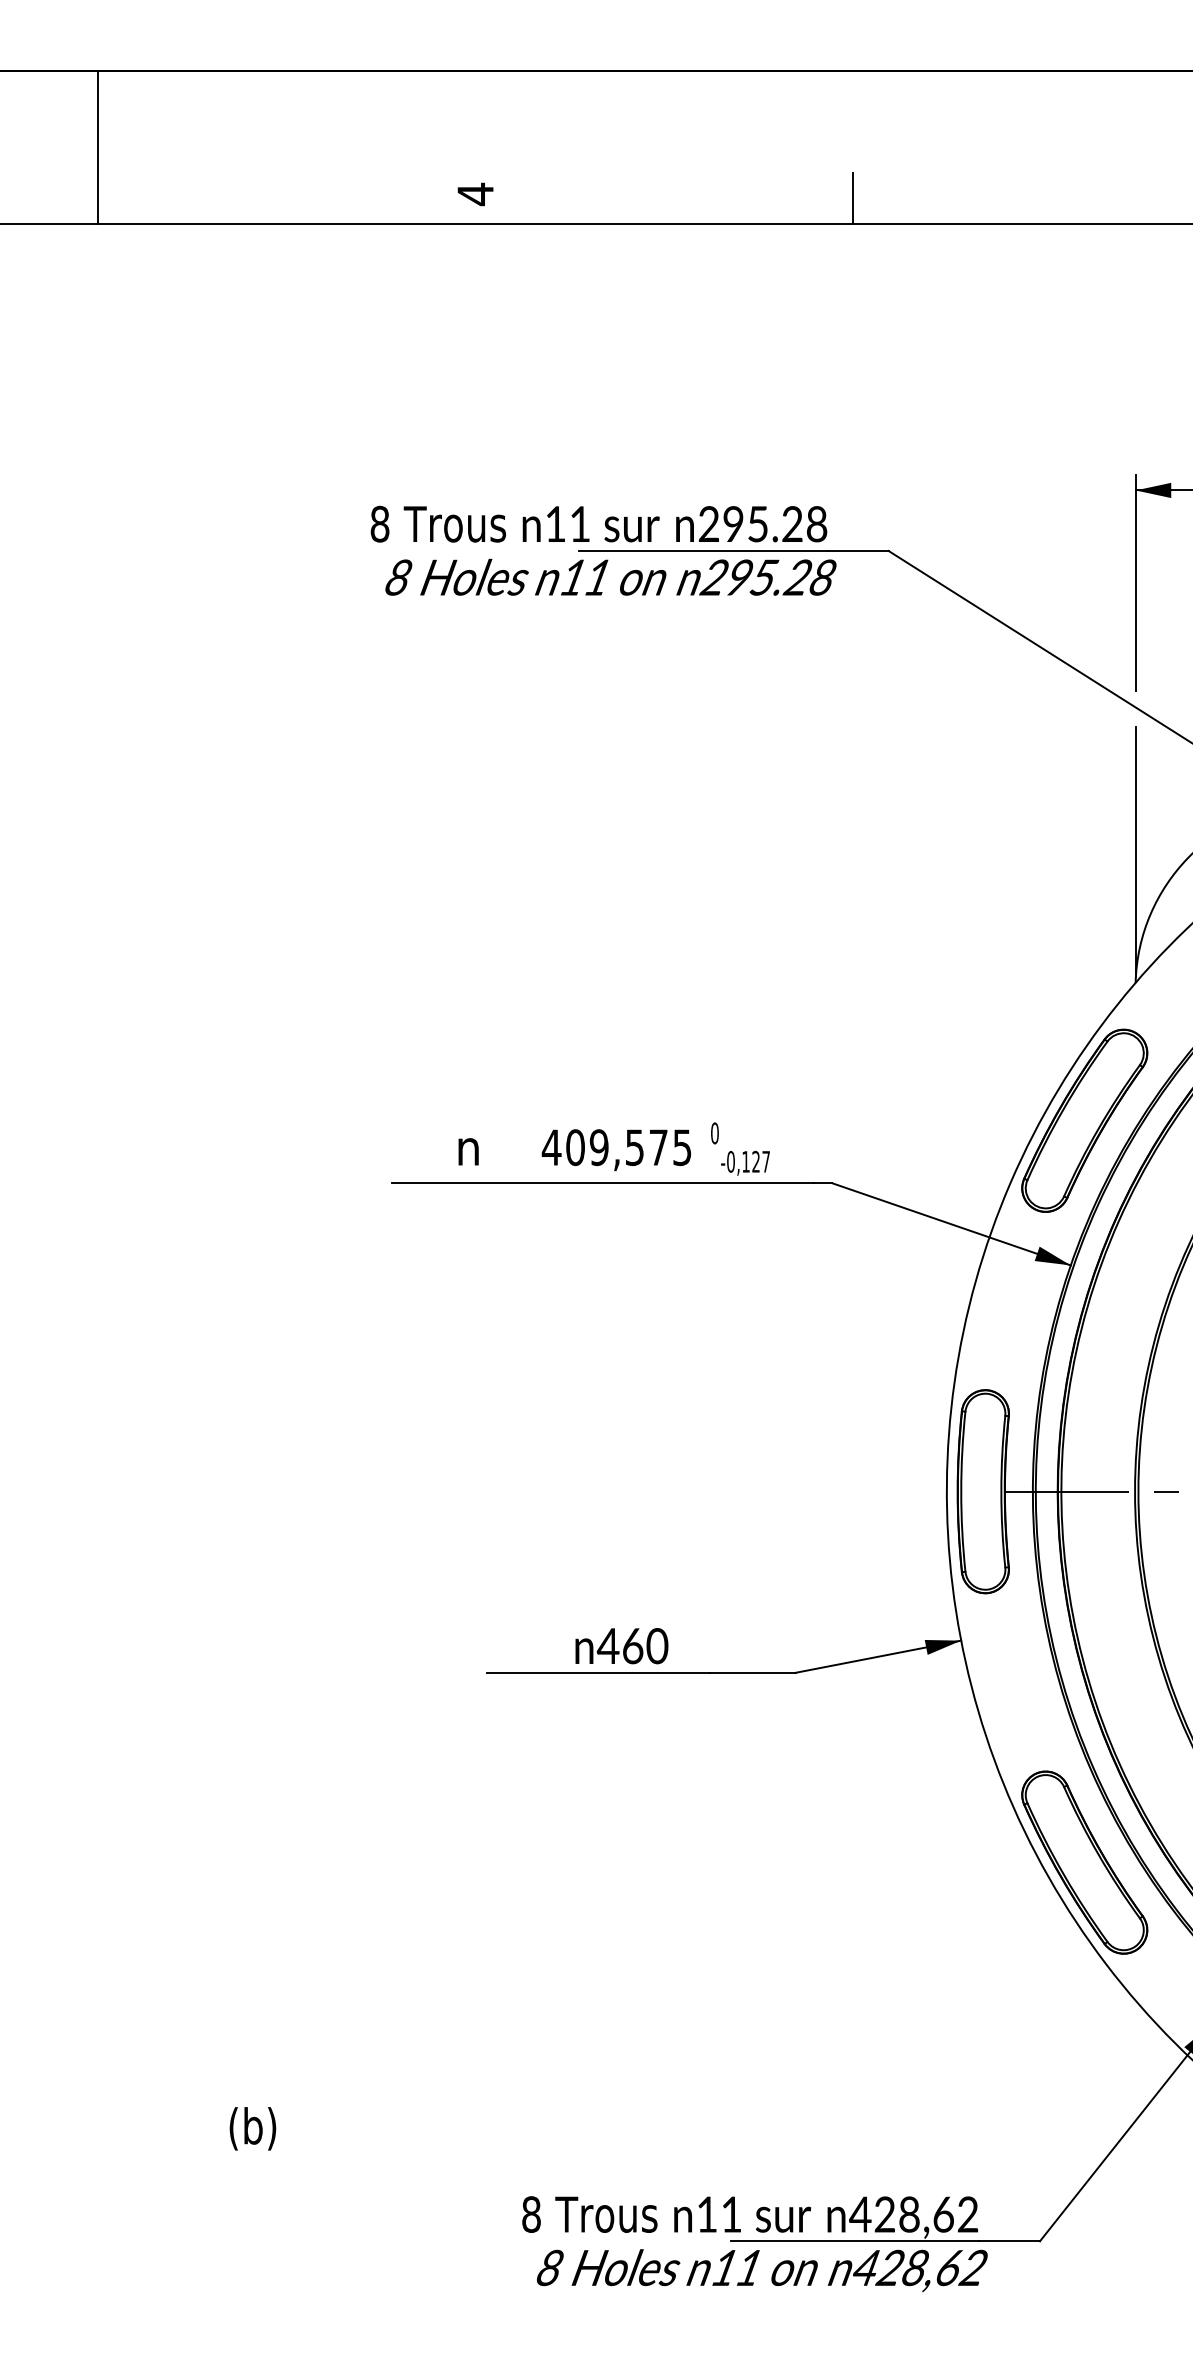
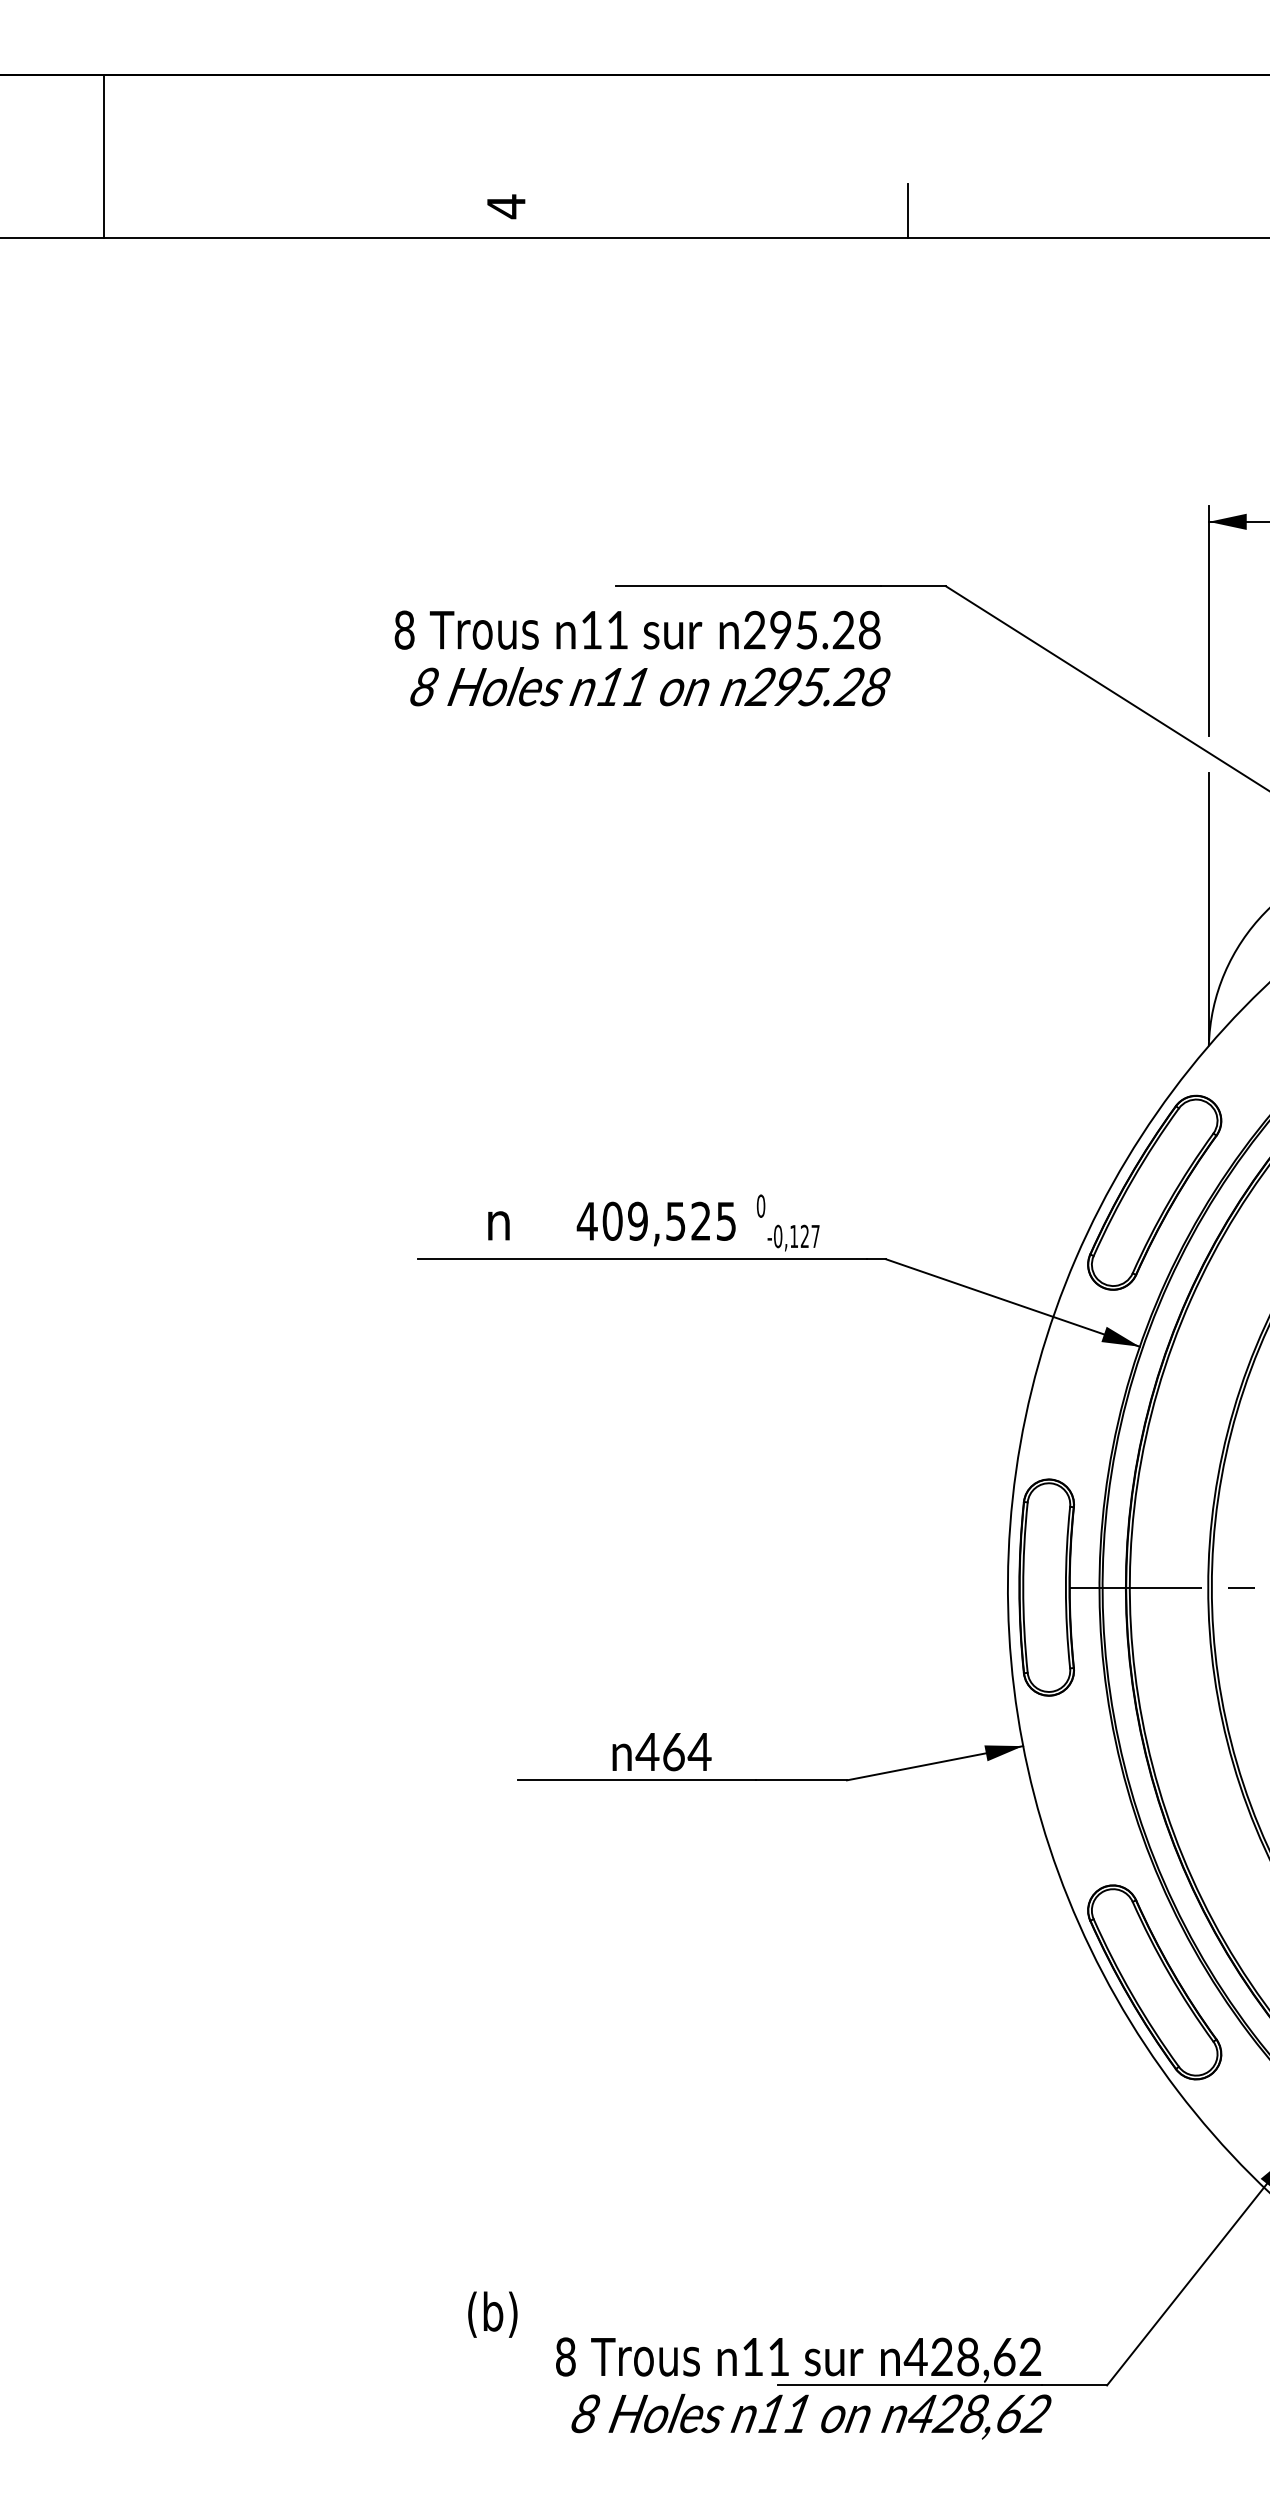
text: (603, 550) -> (642, 658), moved
text: (658, 1147) -> (700, 1221), 409,575 -> 409,525
text: (656, 1646) -> (698, 1752), 460 -> 464
text: (252, 2128) -> (492, 2314), moved

